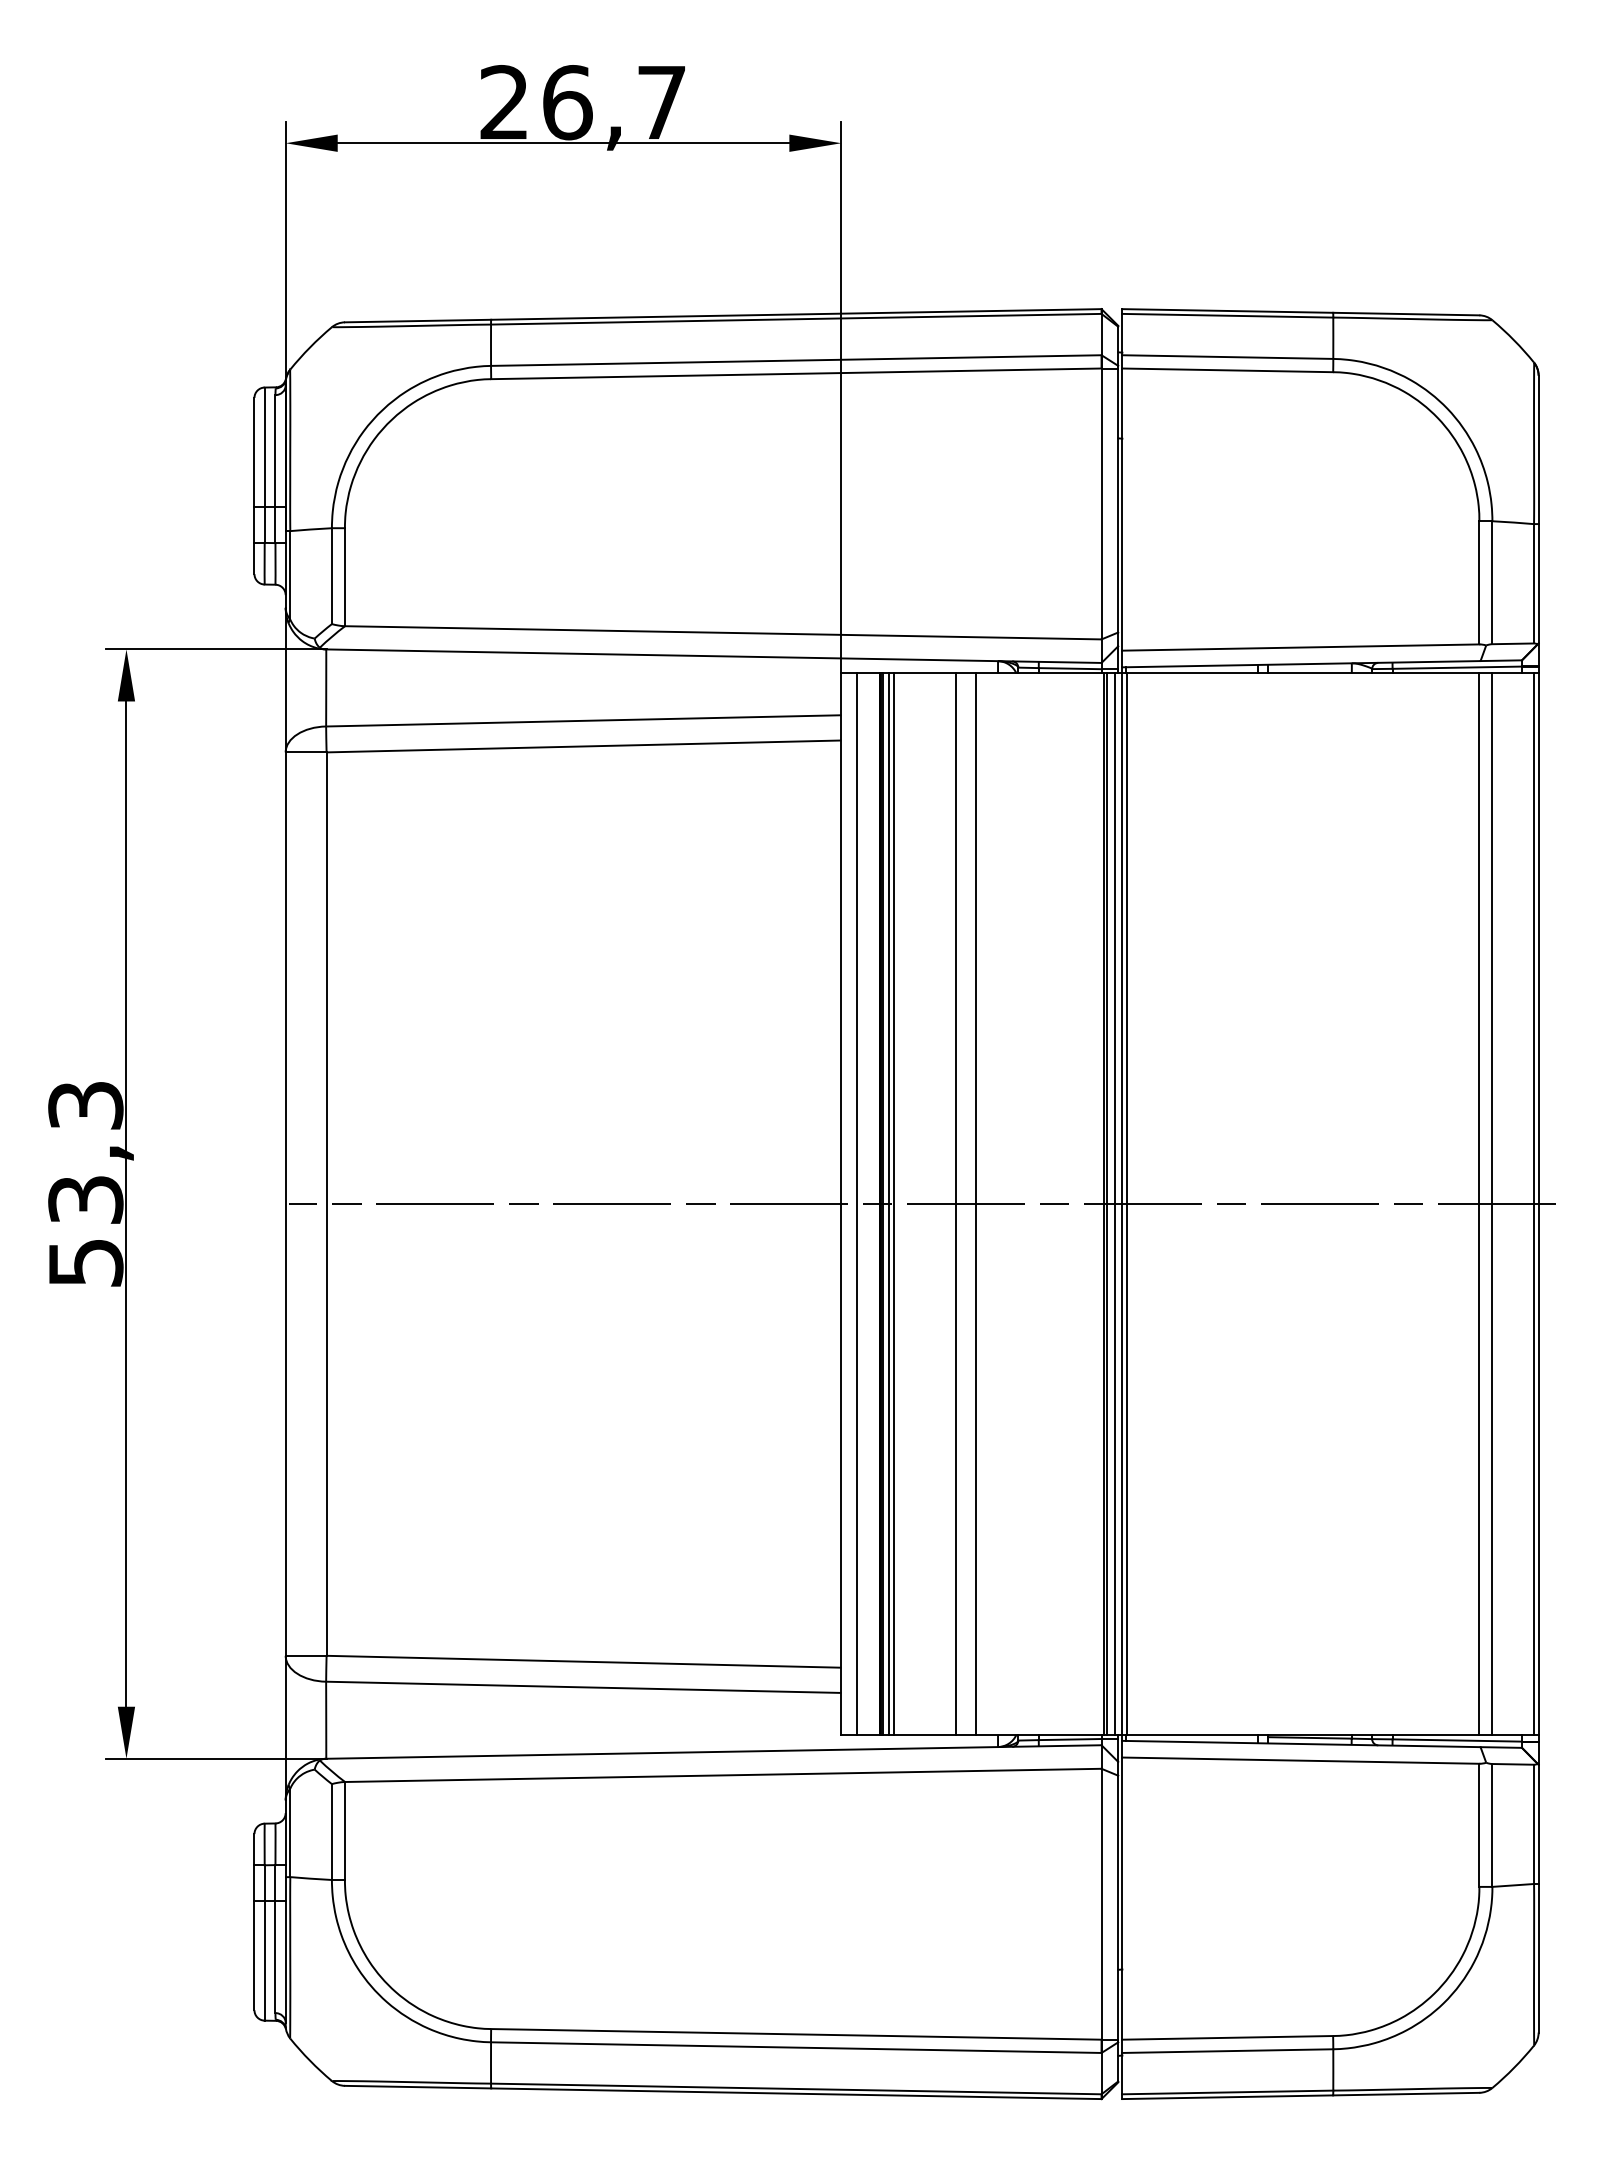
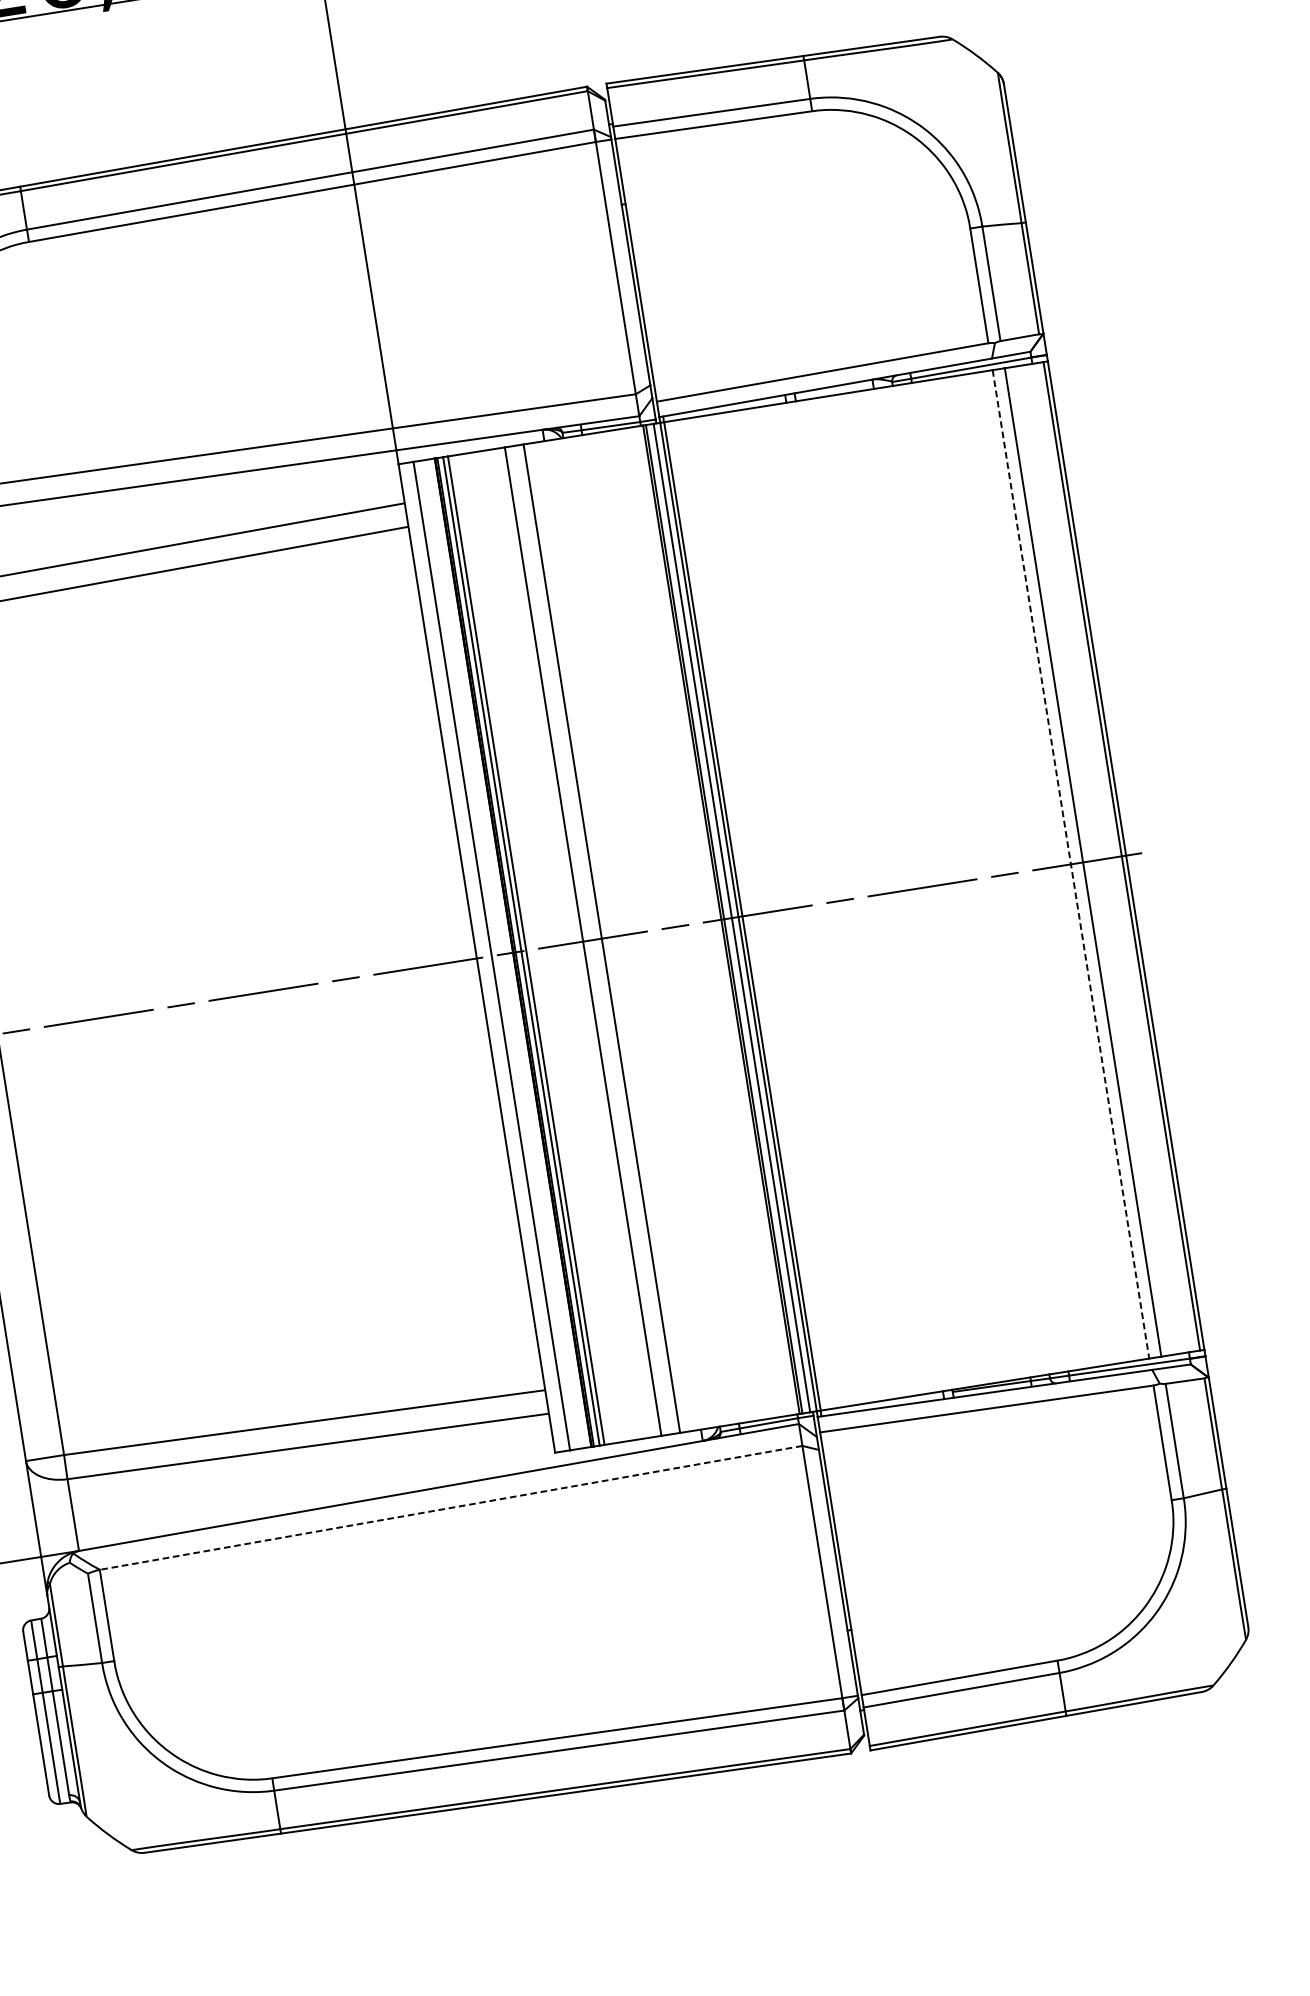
line: (1479, 1204) -> (1071, 864), solid -> dashed
line: (722, 1775) -> (450, 1508), solid -> dashed

